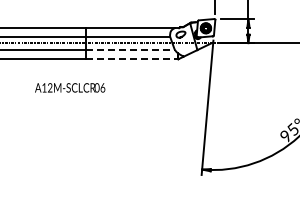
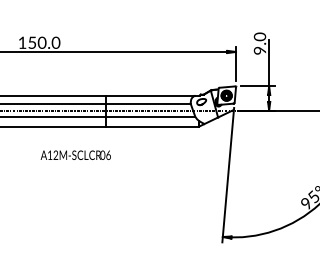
line: (129, 49) -> (150, 116), dashed -> solid
line: (132, 59) -> (153, 126), dashed -> solid
text: (69, 87) -> (75, 154), moved

